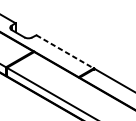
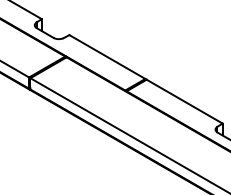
line: (65, 52) -> (107, 57), dashed -> solid

